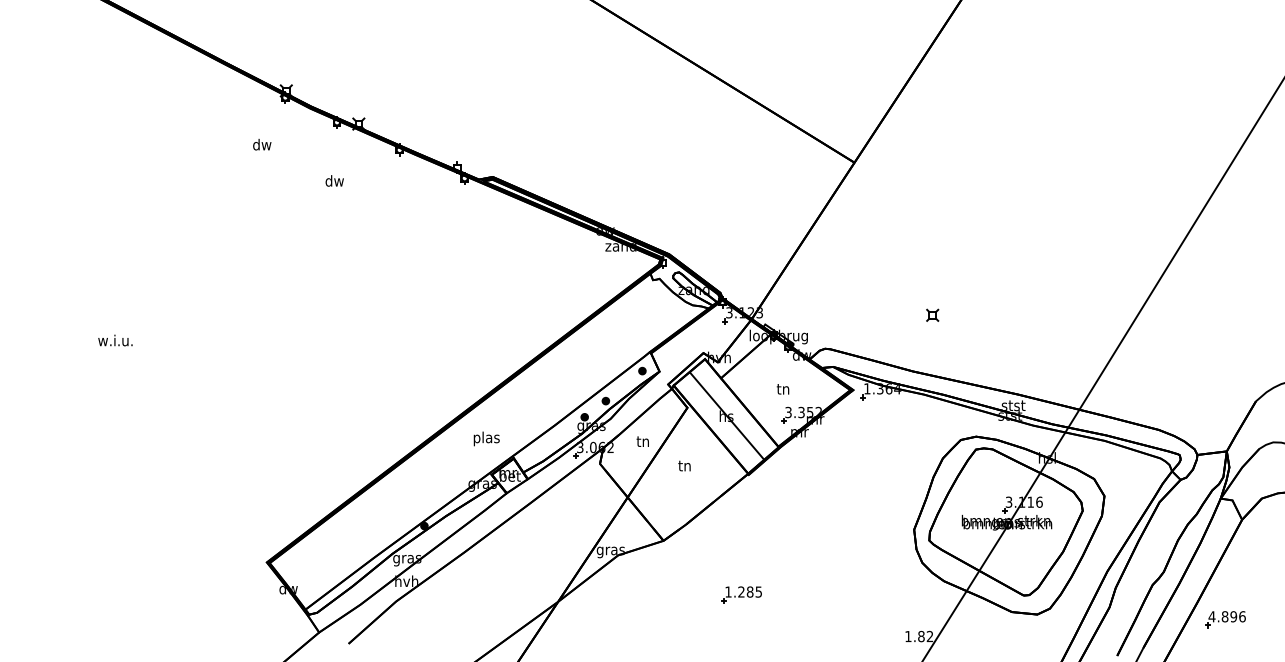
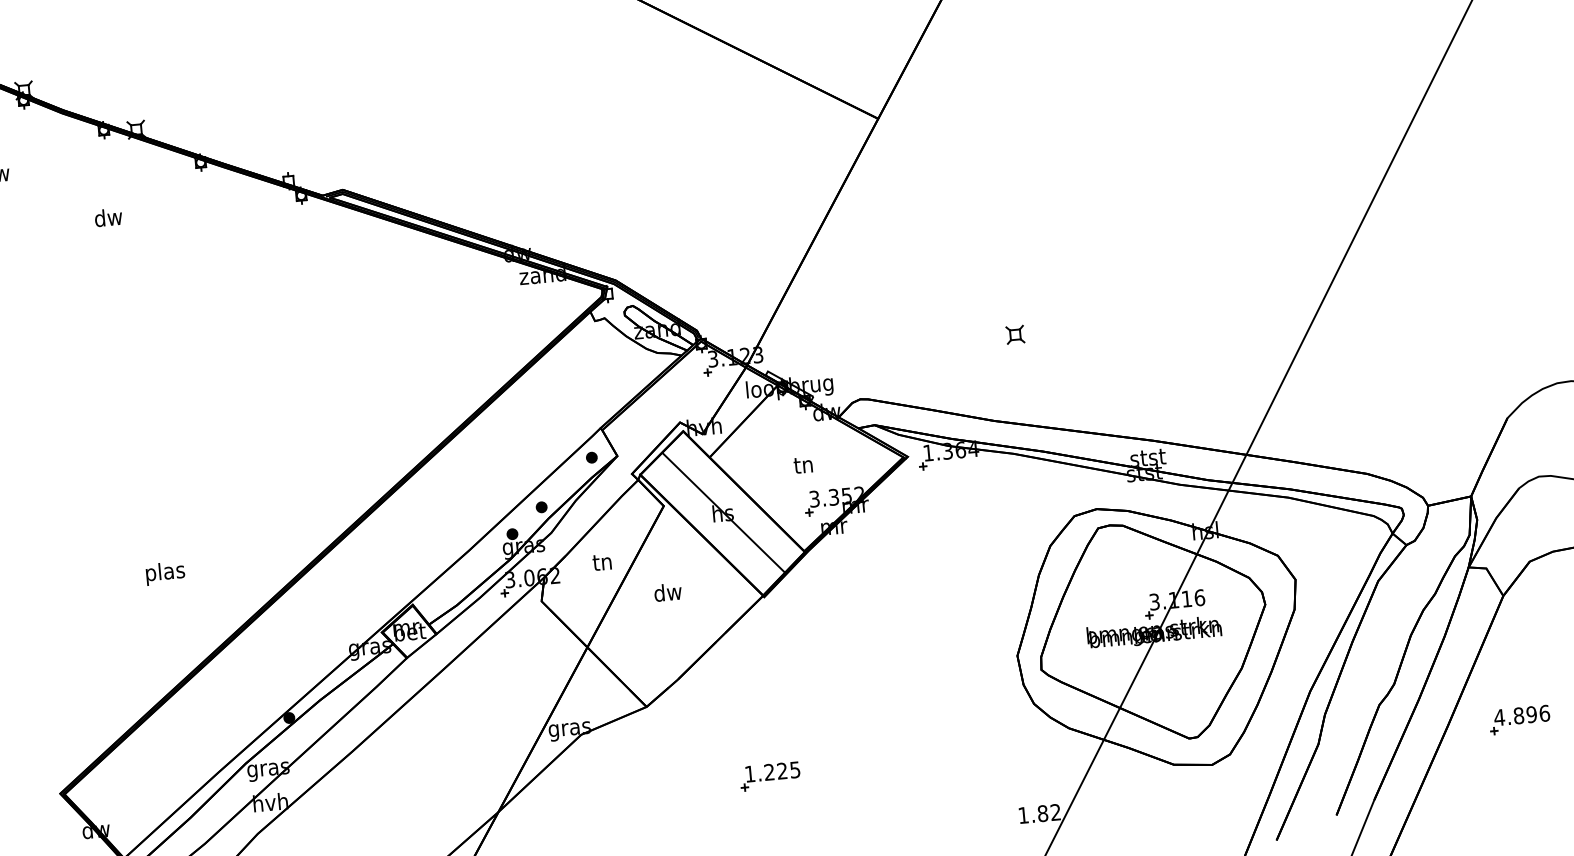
text: (486, 438) -> (165, 572), moved
text: (684, 465) -> (667, 592), tn -> dw
text: (749, 591) -> (781, 770), 1.285 -> 1.225
part: (1225, 619) -> (1519, 719), moved

